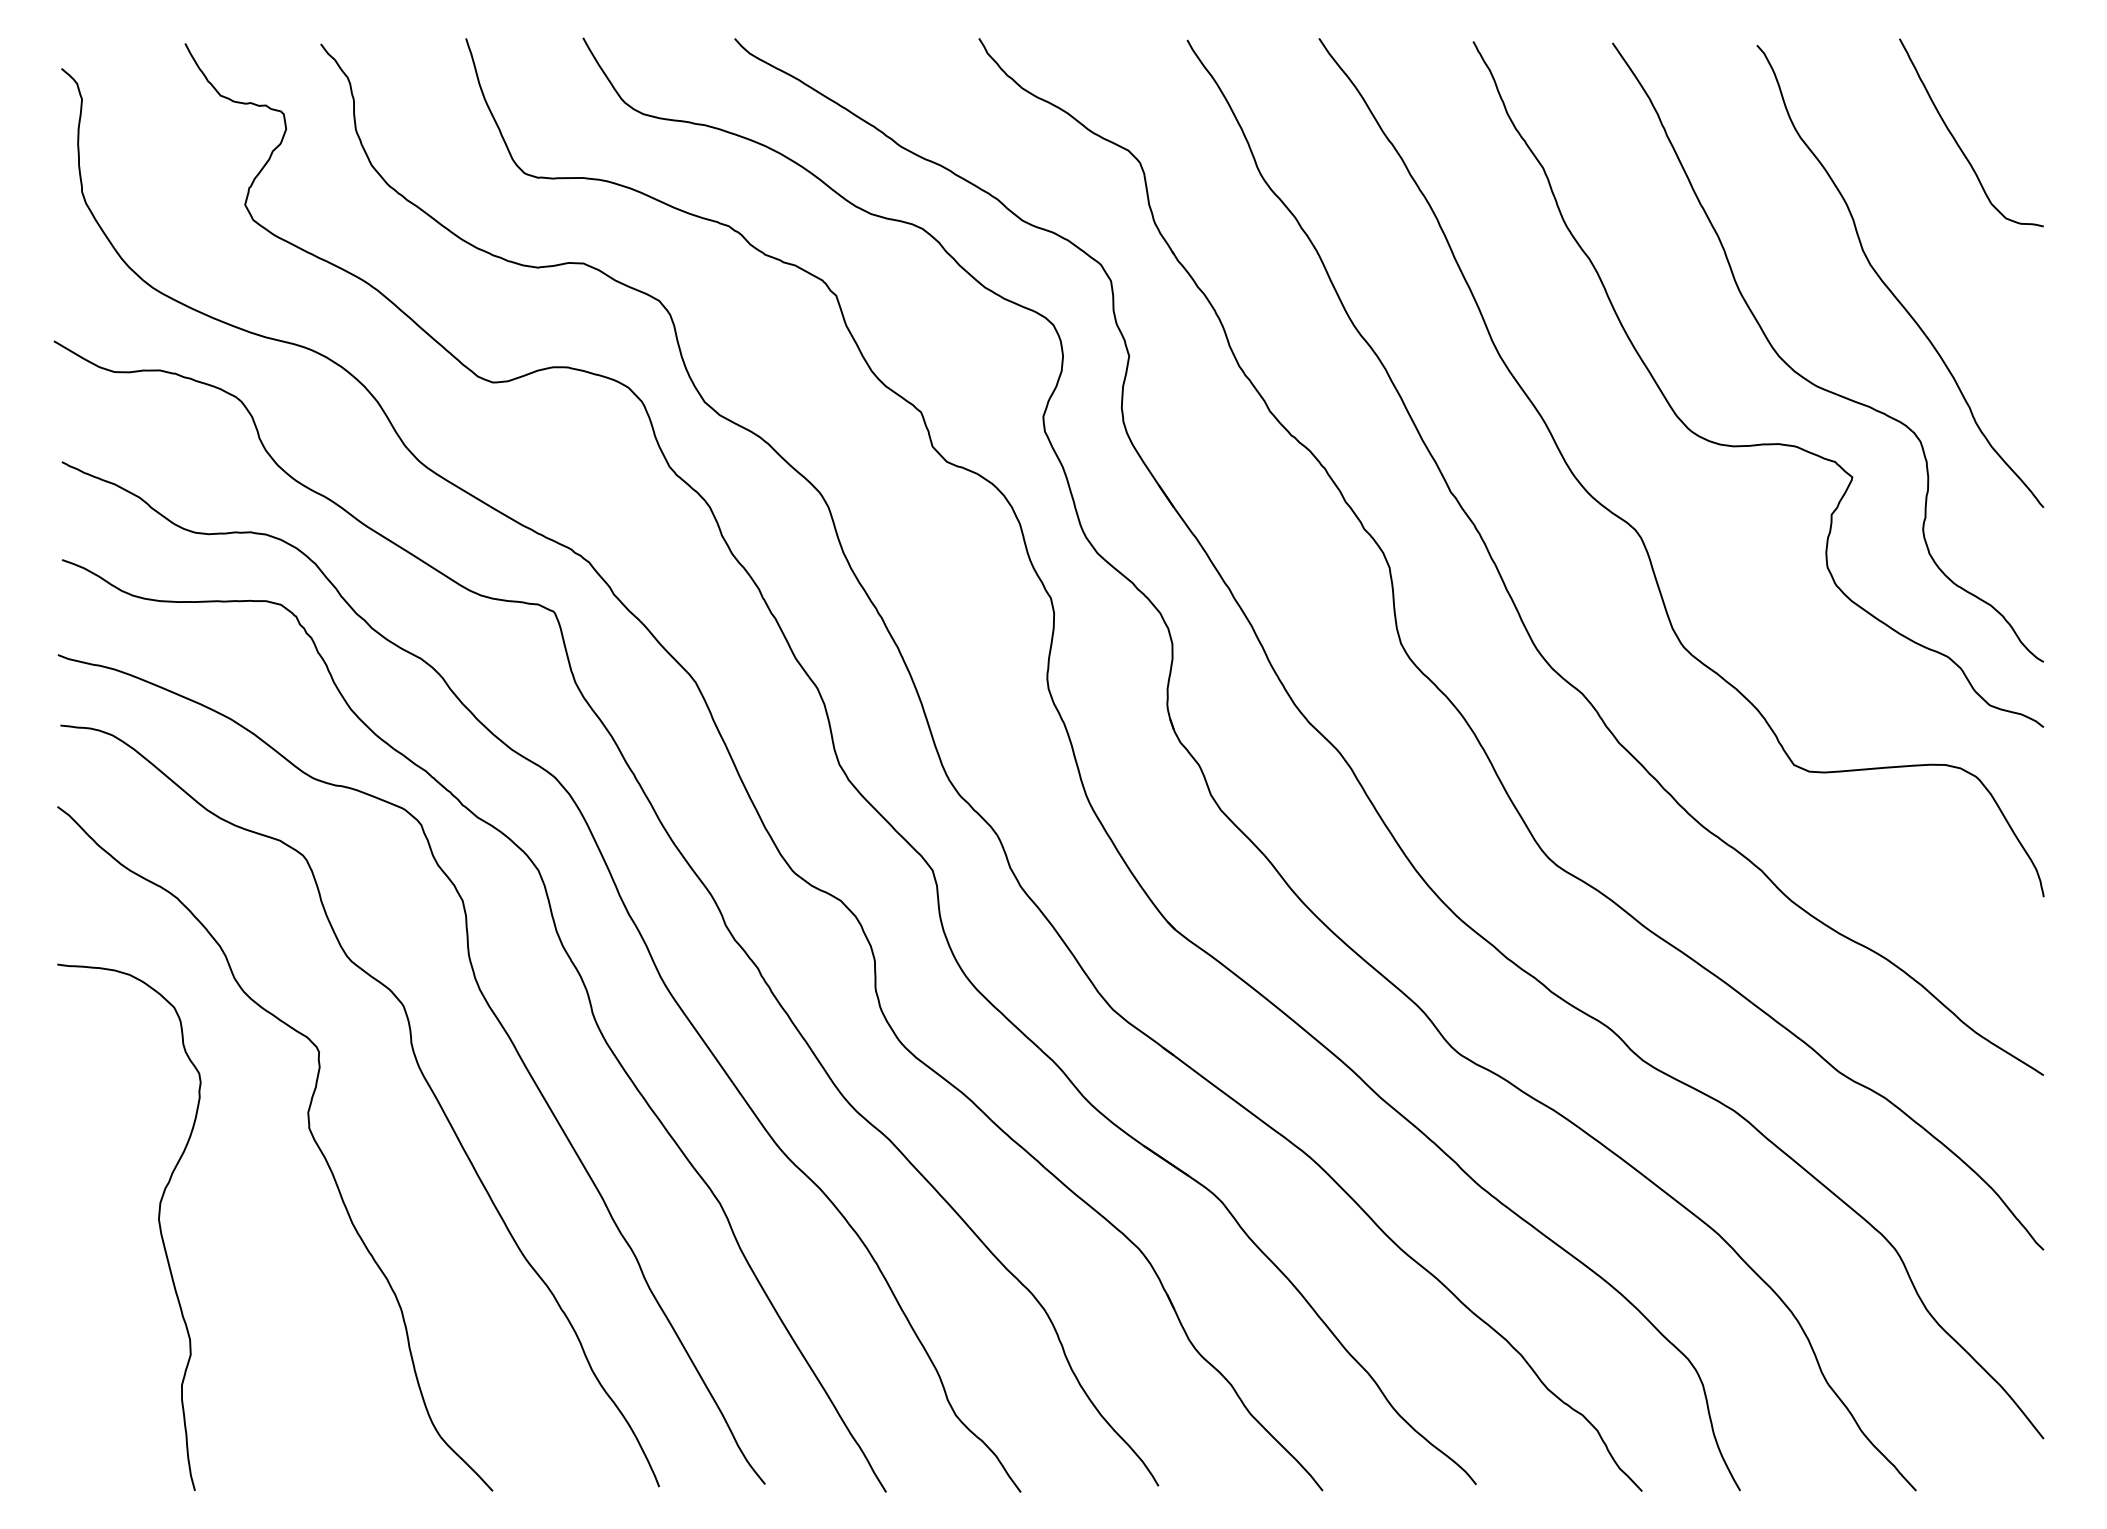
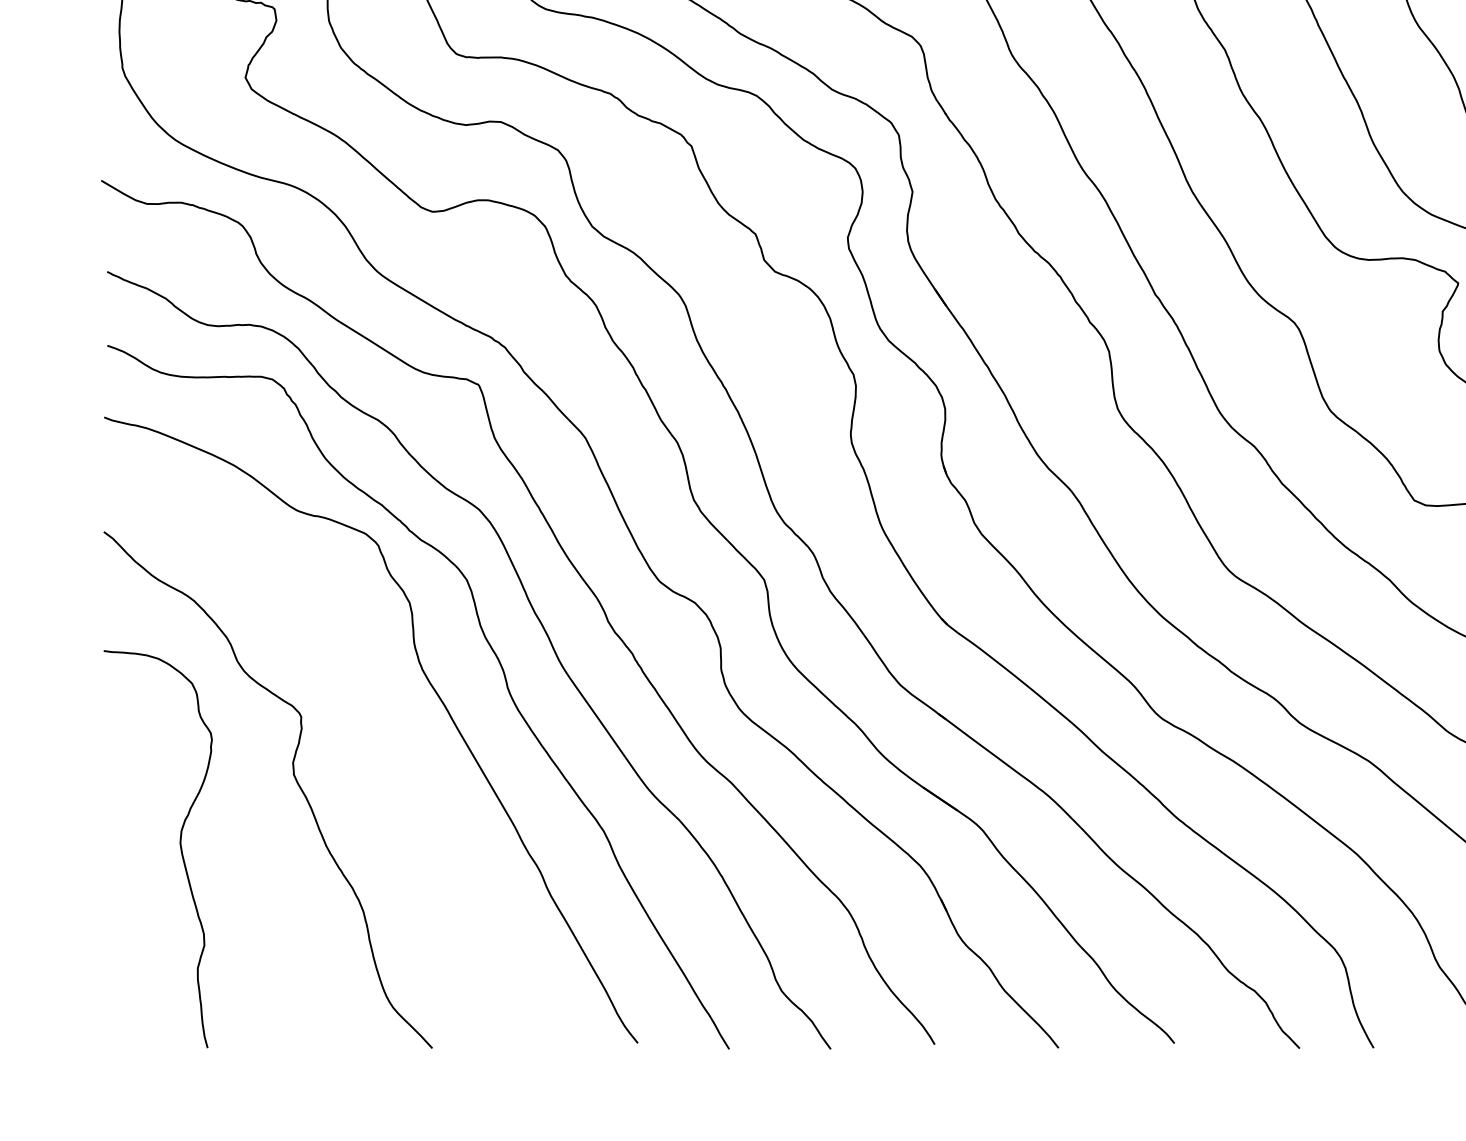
curve: (421, 1074) -> (378, 733), removed

